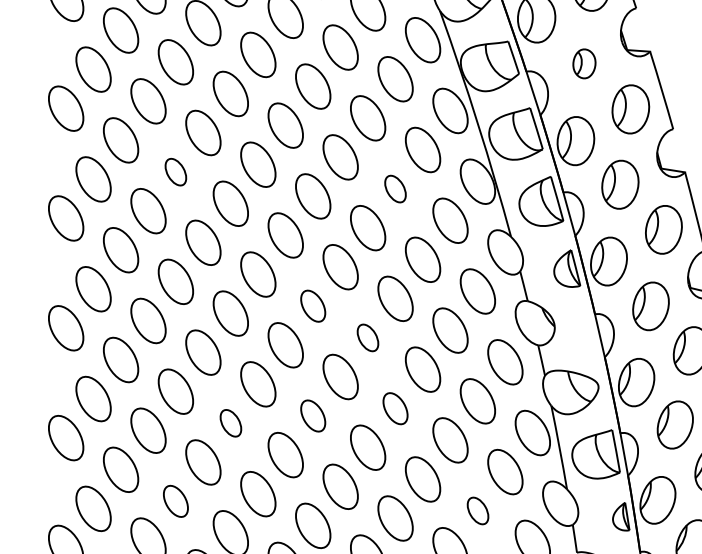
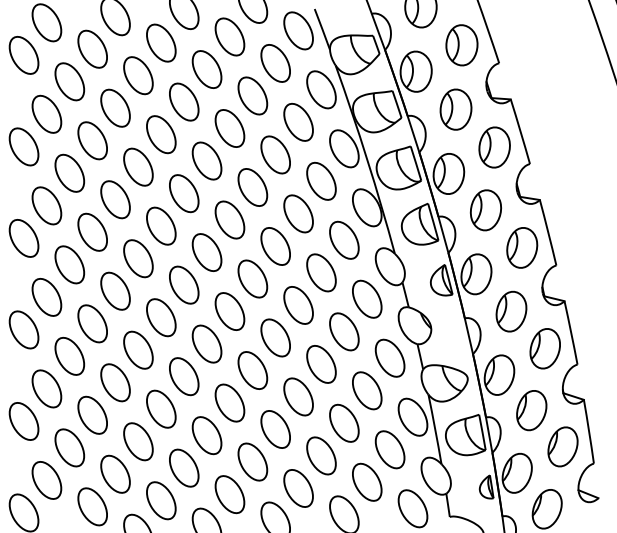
part: (583, 63) -> (455, 109), size x1.67
part: (175, 171) -> (115, 199), size x1.67
part: (395, 188) -> (298, 213), size x1.67
part: (312, 306) -> (229, 311), size x1.43
part: (367, 337) -> (275, 337), size x1.67
part: (395, 408) -> (298, 396), size x1.43
part: (312, 415) -> (229, 402), size x1.43
part: (231, 422) -> (161, 408), size x1.67
part: (175, 500) -> (115, 473), size x1.43
part: (478, 510) -> (367, 481), size x1.67

